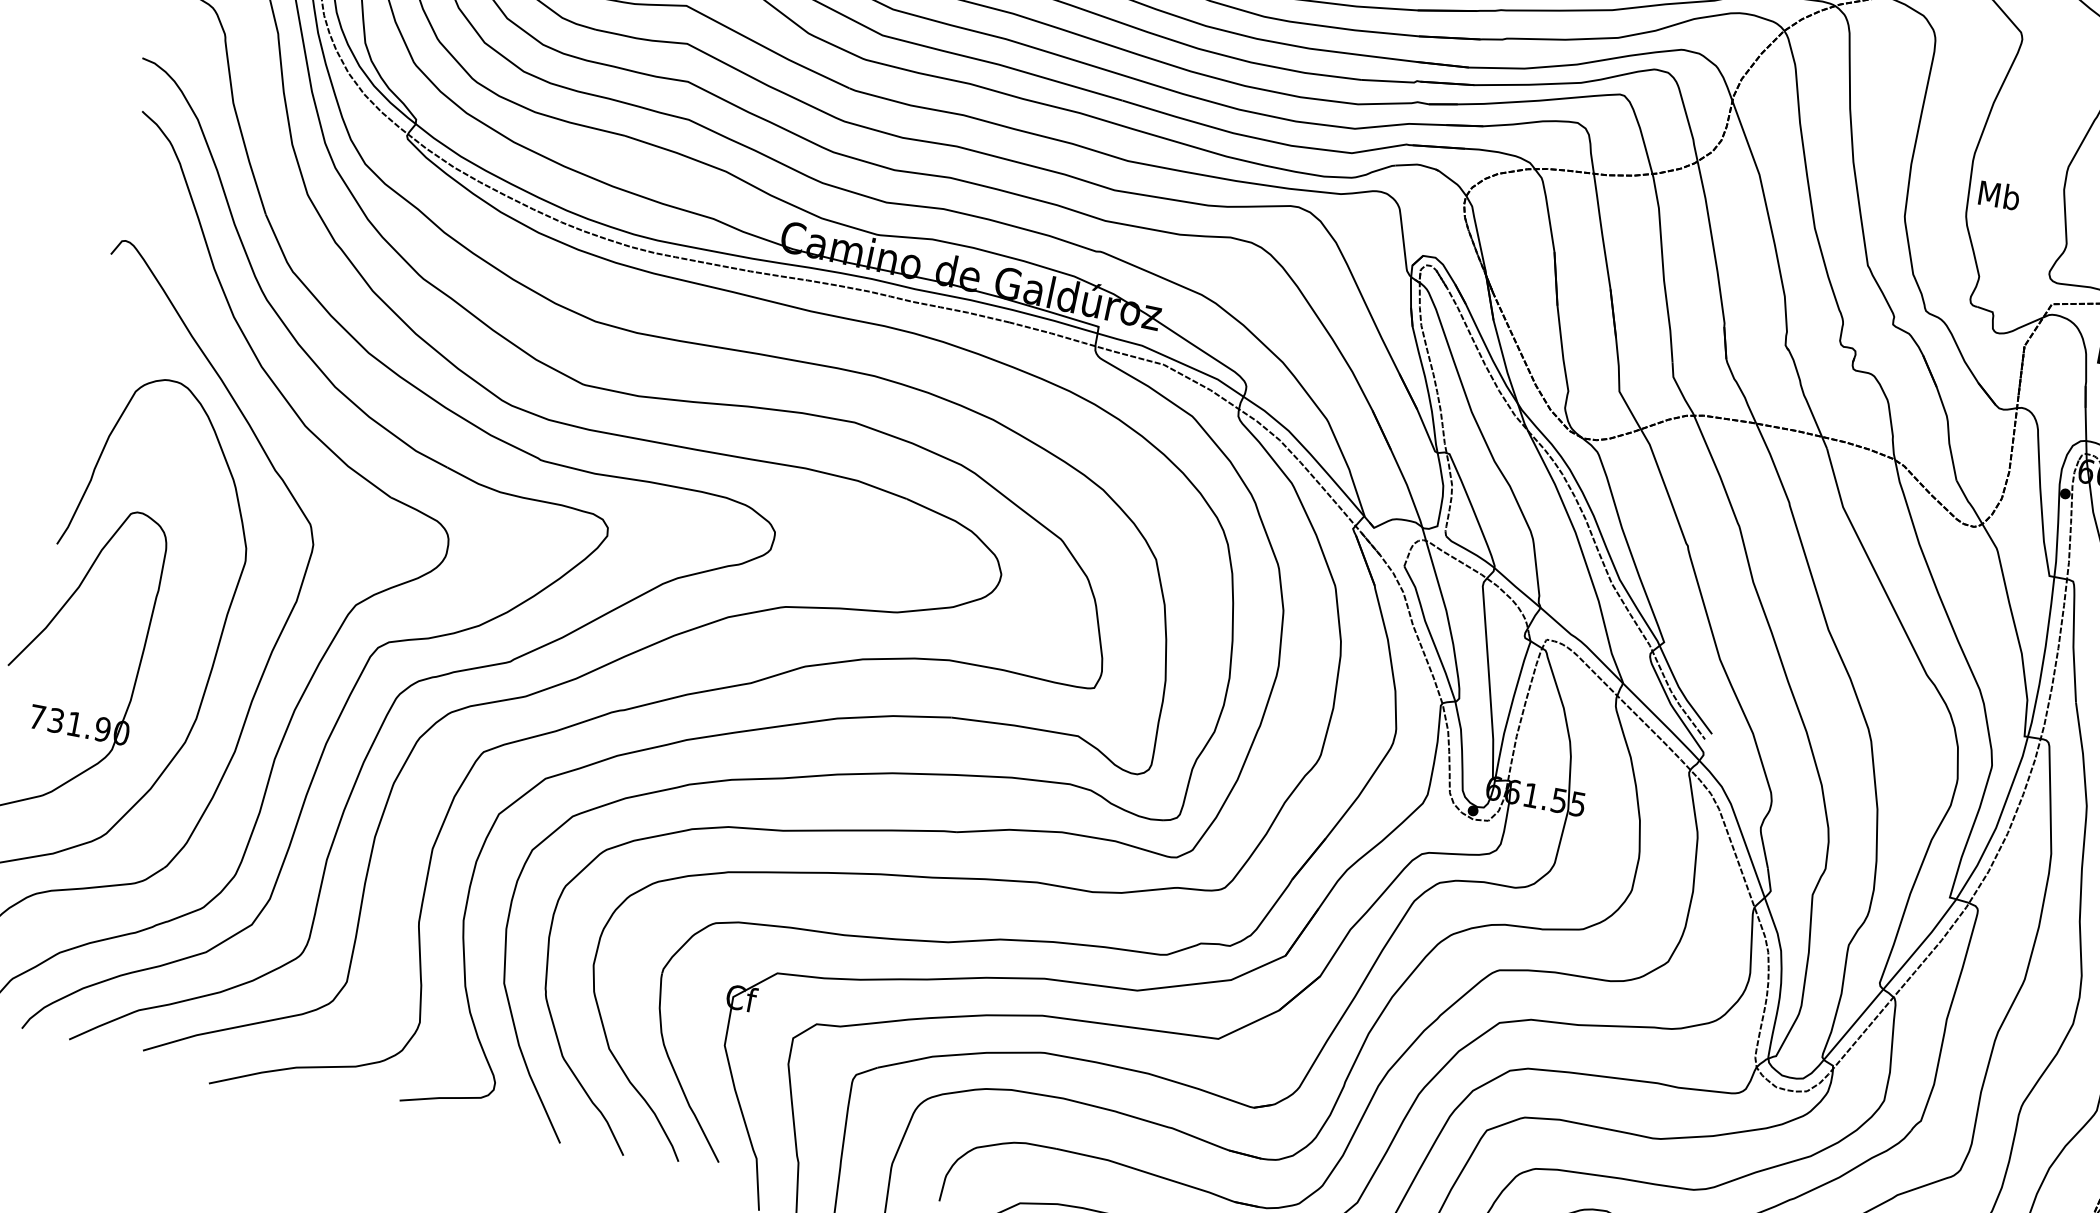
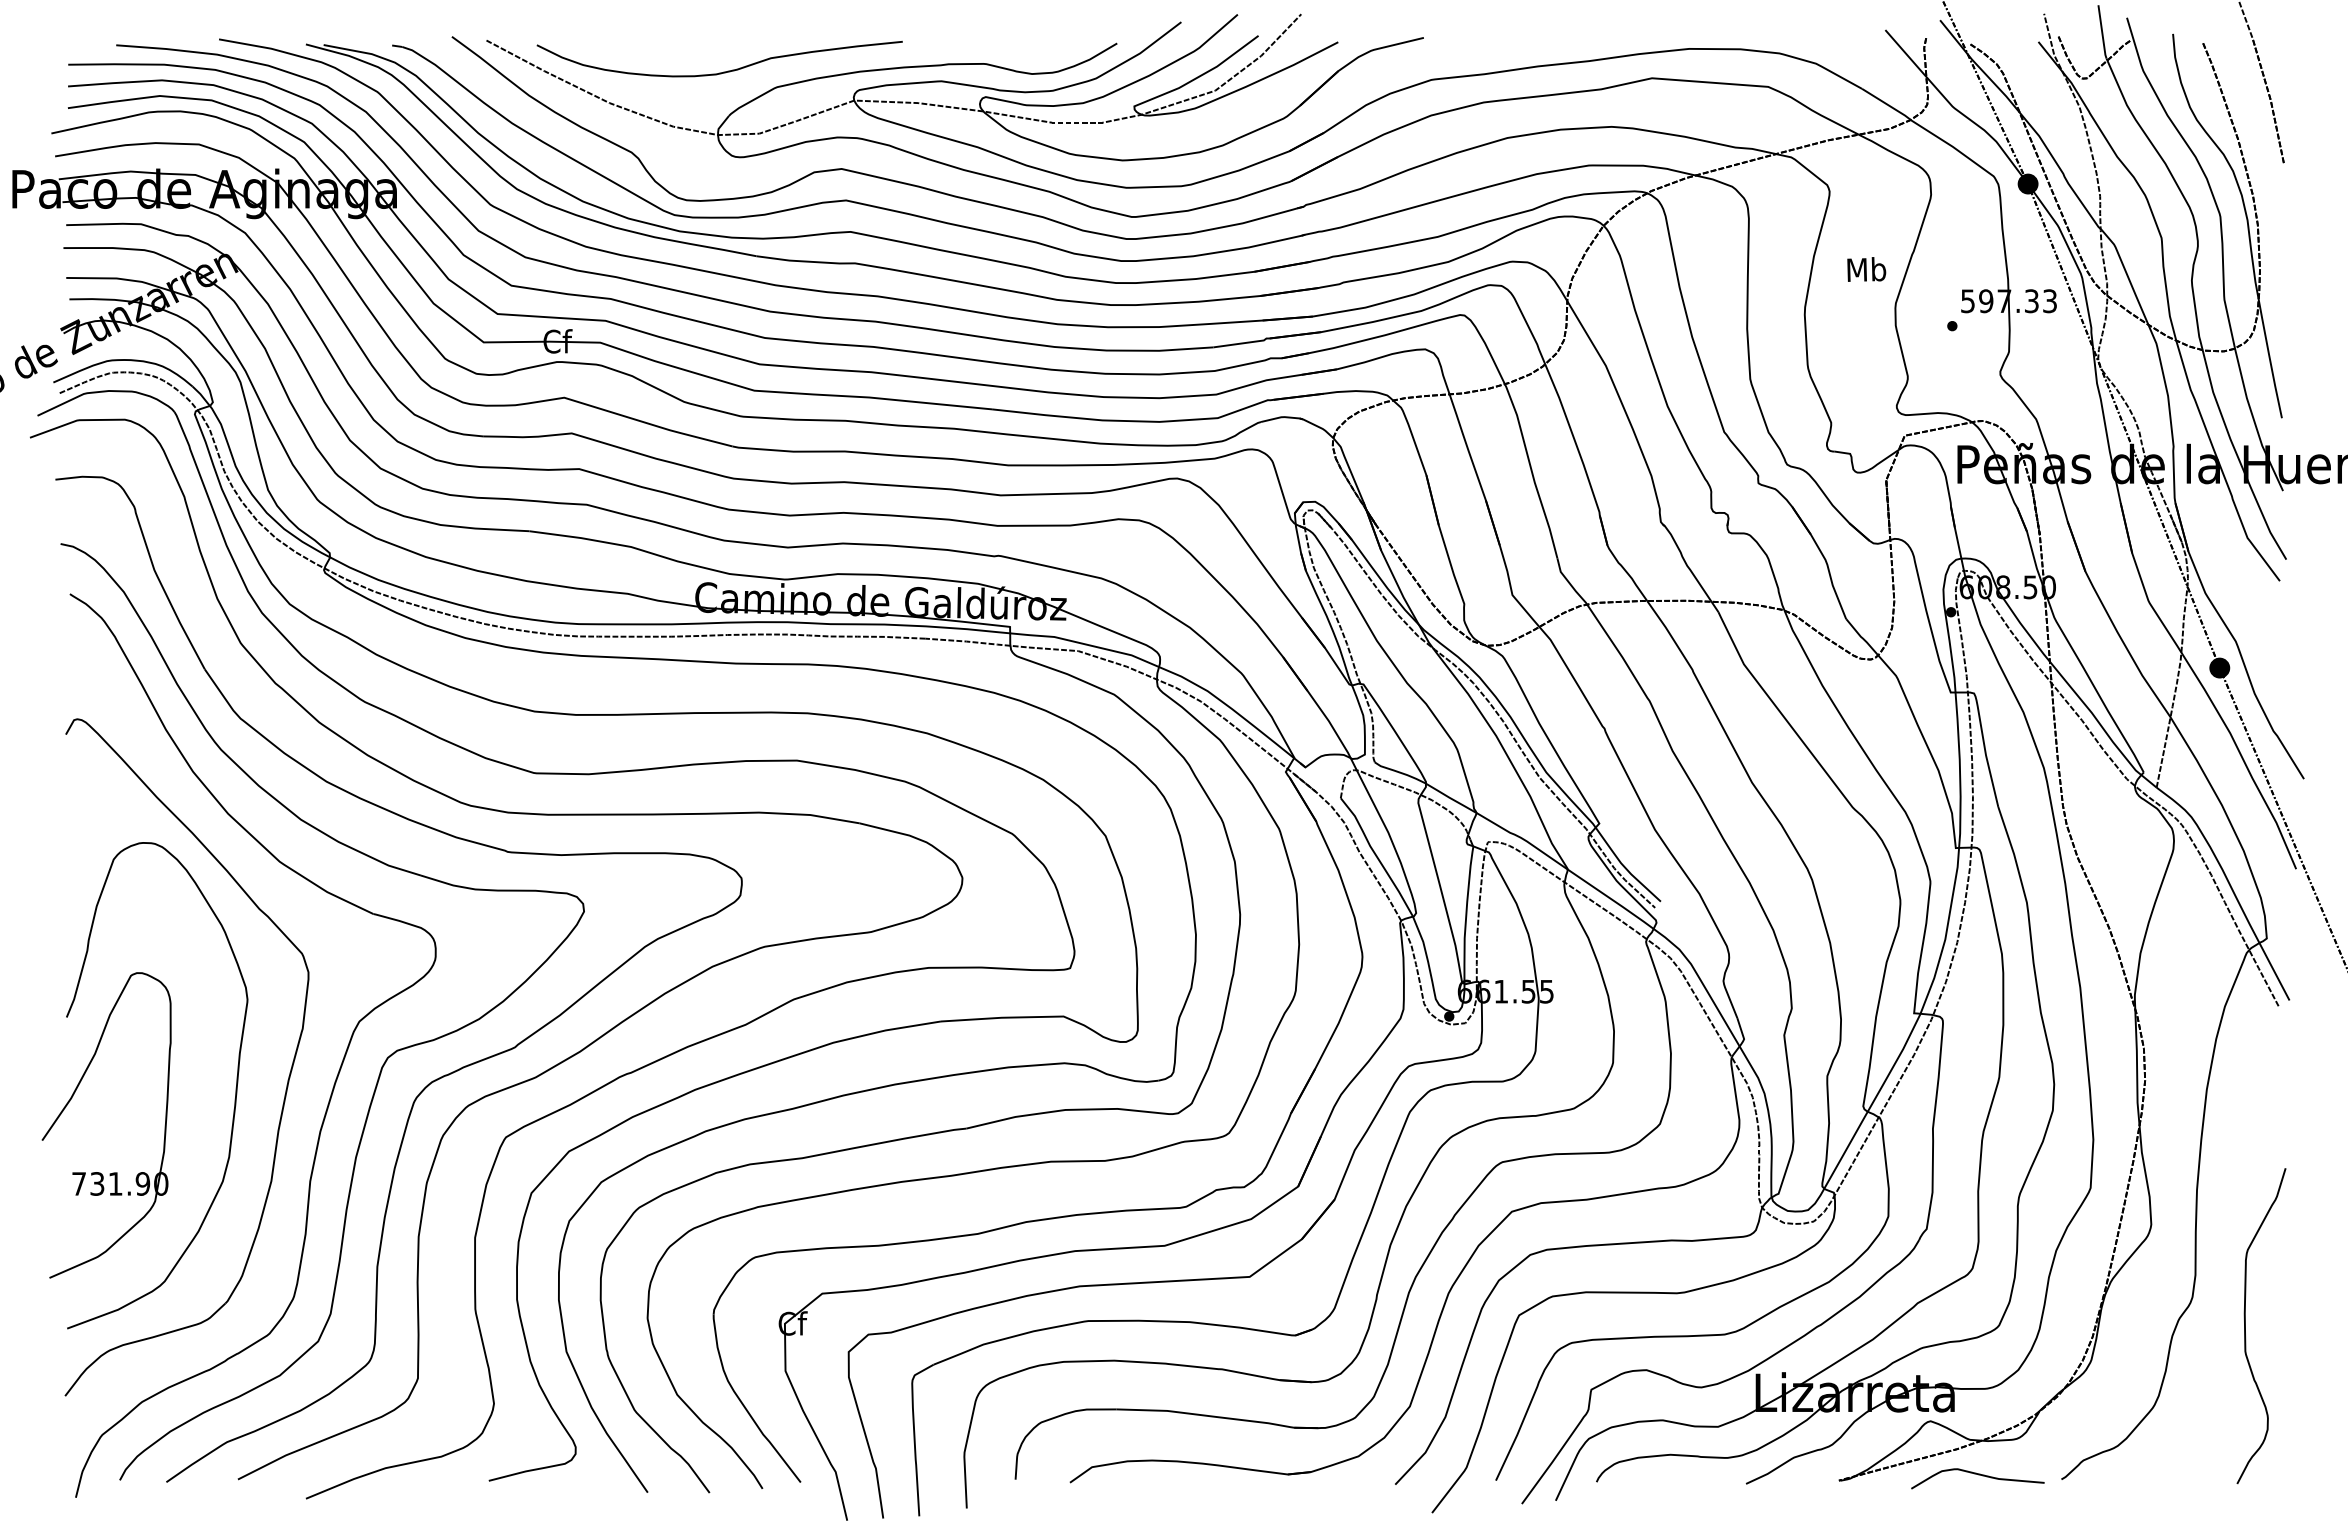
text: (1999, 195) -> (1866, 269), moved

